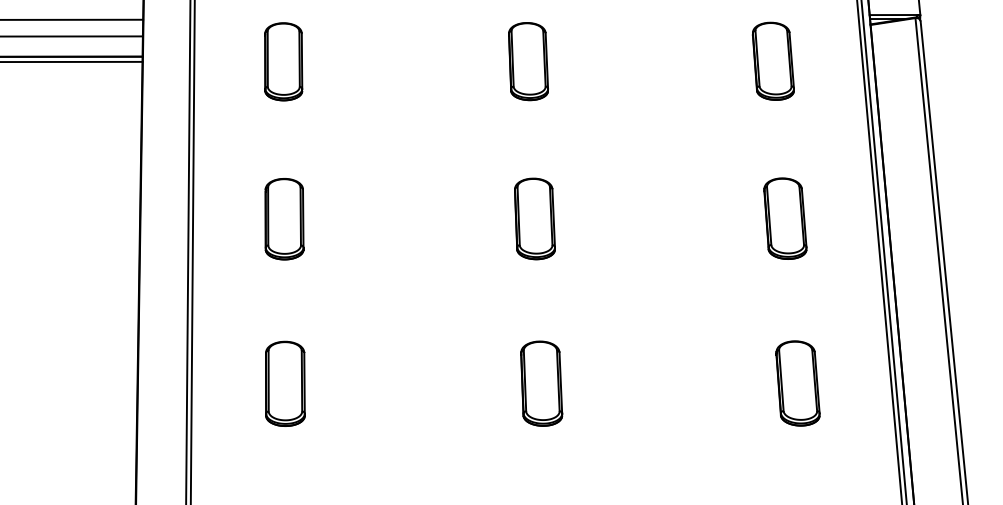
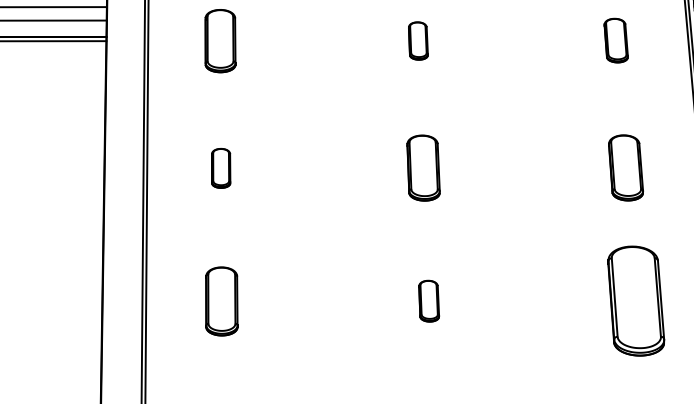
part: (772, 60) -> (615, 40), size x0.7
part: (528, 61) -> (418, 40), size x0.6
part: (284, 219) -> (221, 168), size x0.6
part: (541, 383) -> (428, 301), size x0.6
part: (797, 383) -> (635, 301), size x1.6

